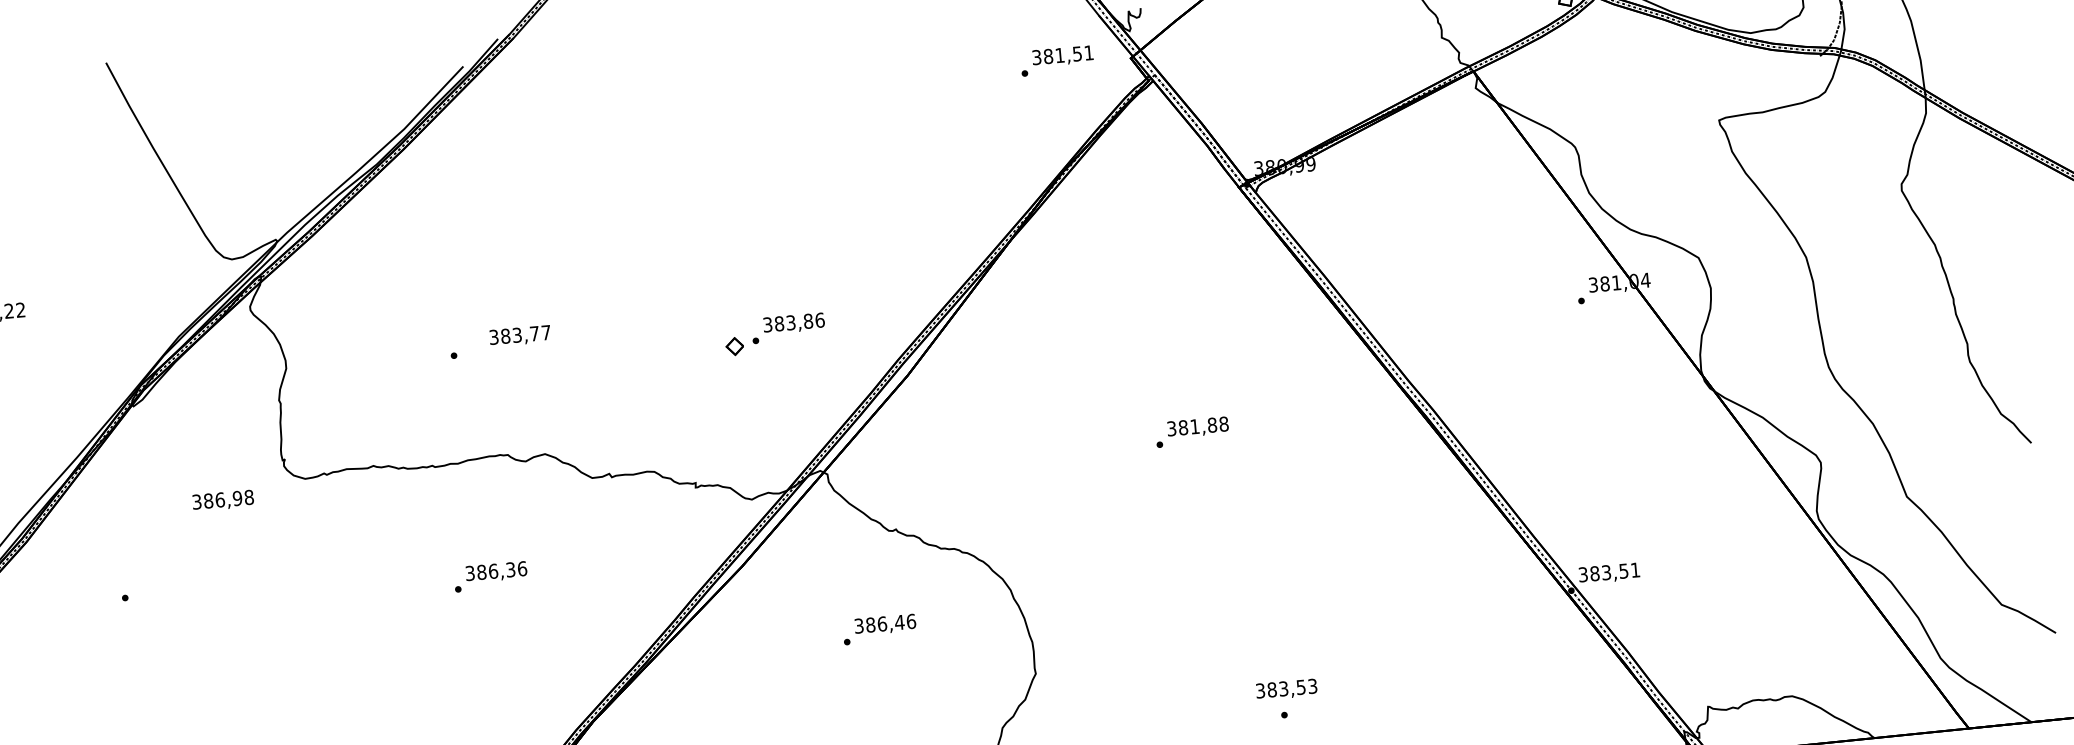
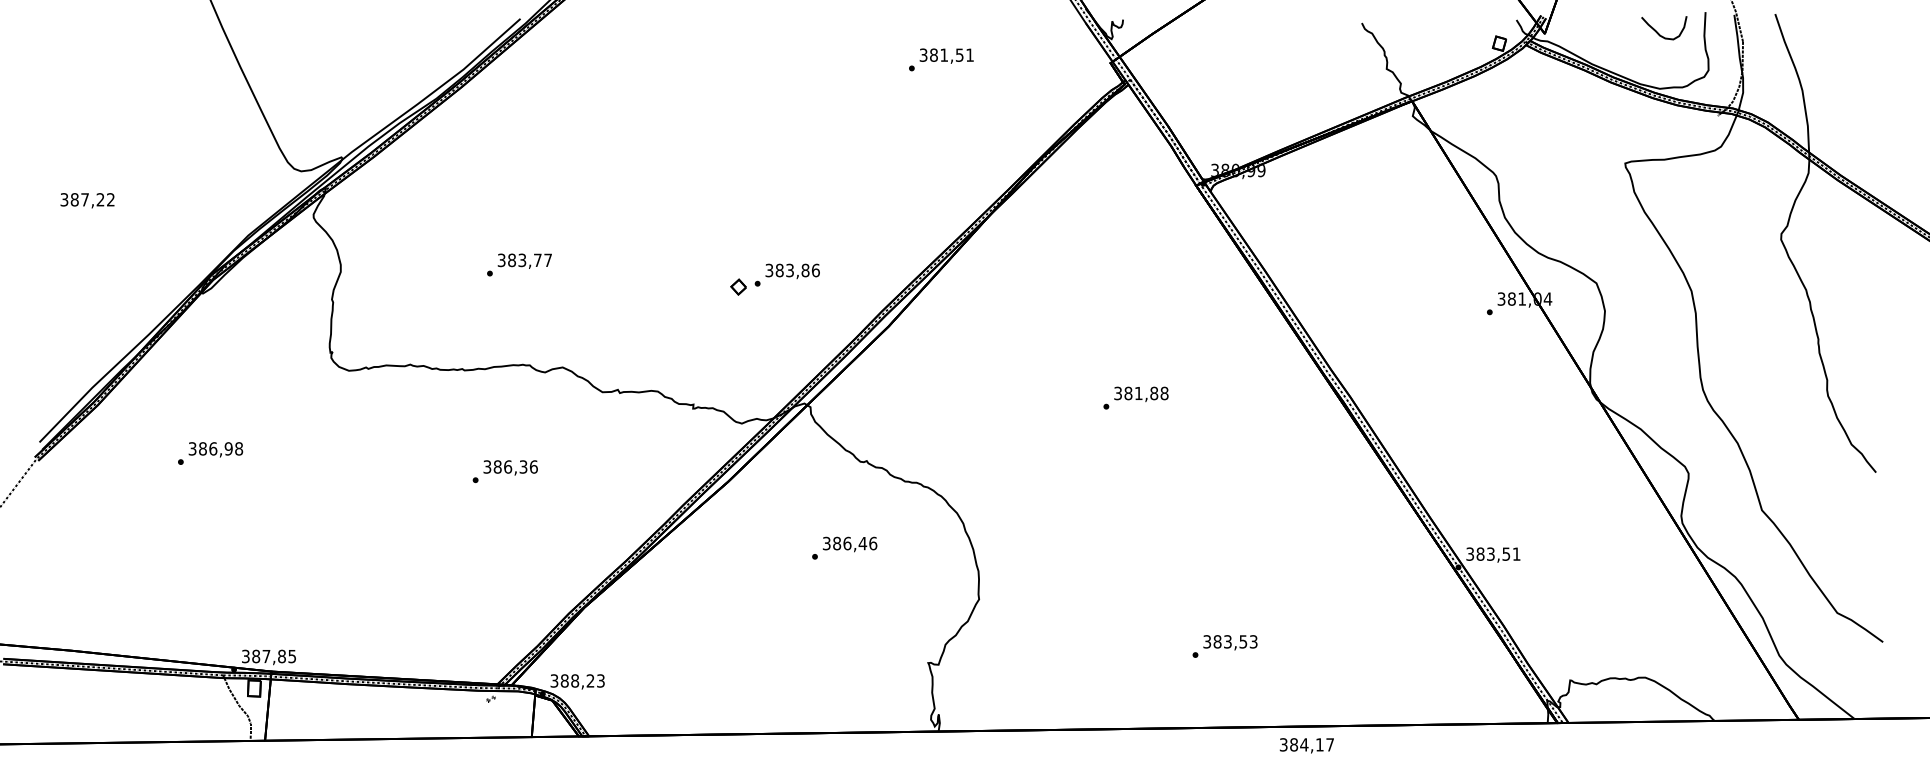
text: (1057, 60) -> (941, 59), moved
text: (519, 335) -> (524, 260), moved
text: (222, 500) -> (215, 449), moved
text: (1286, 689) -> (1230, 642), moved

